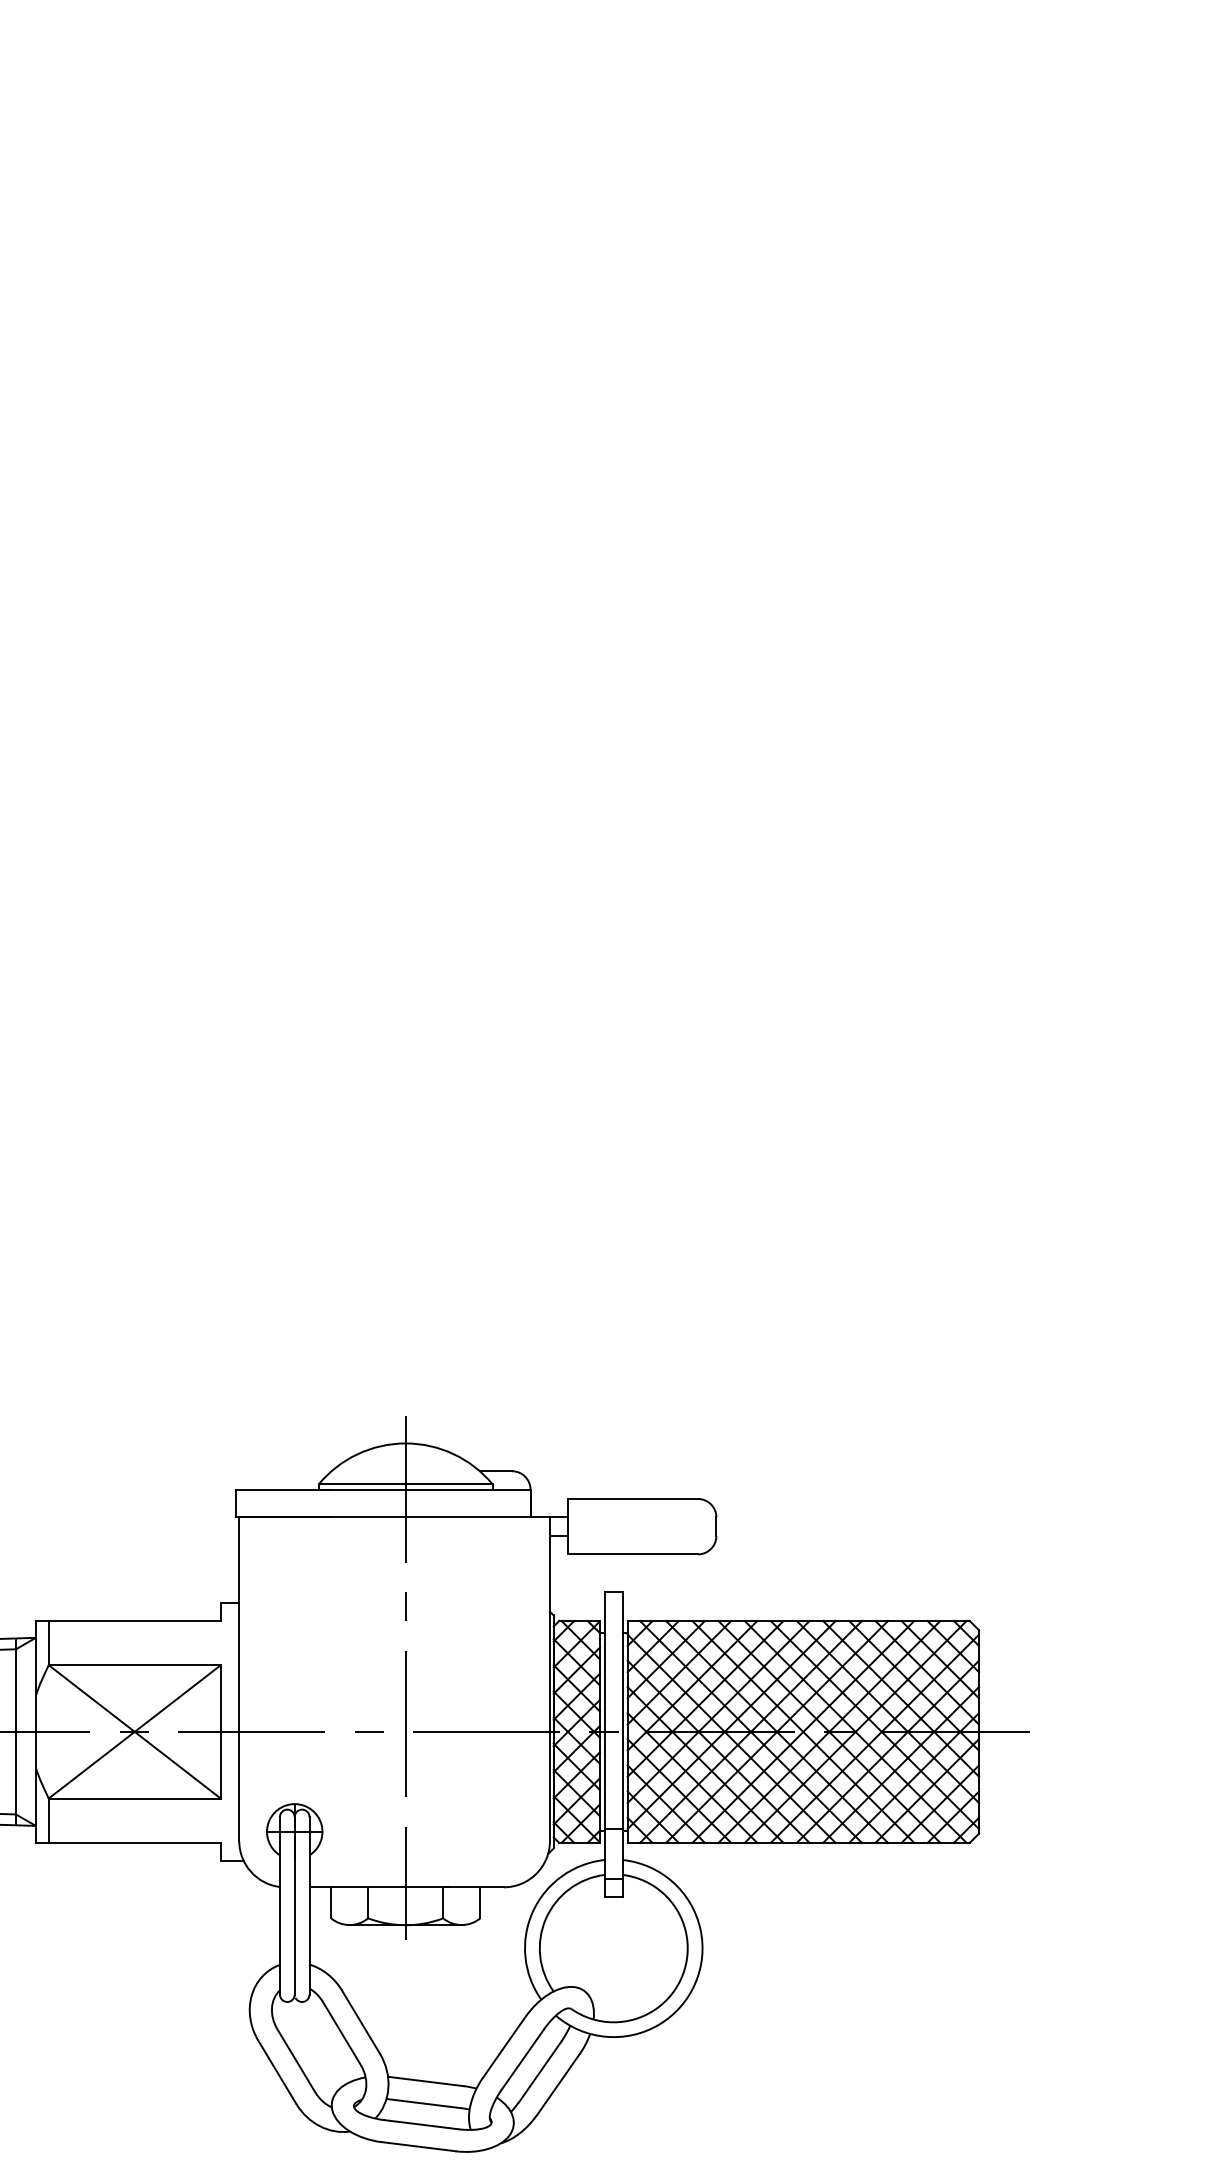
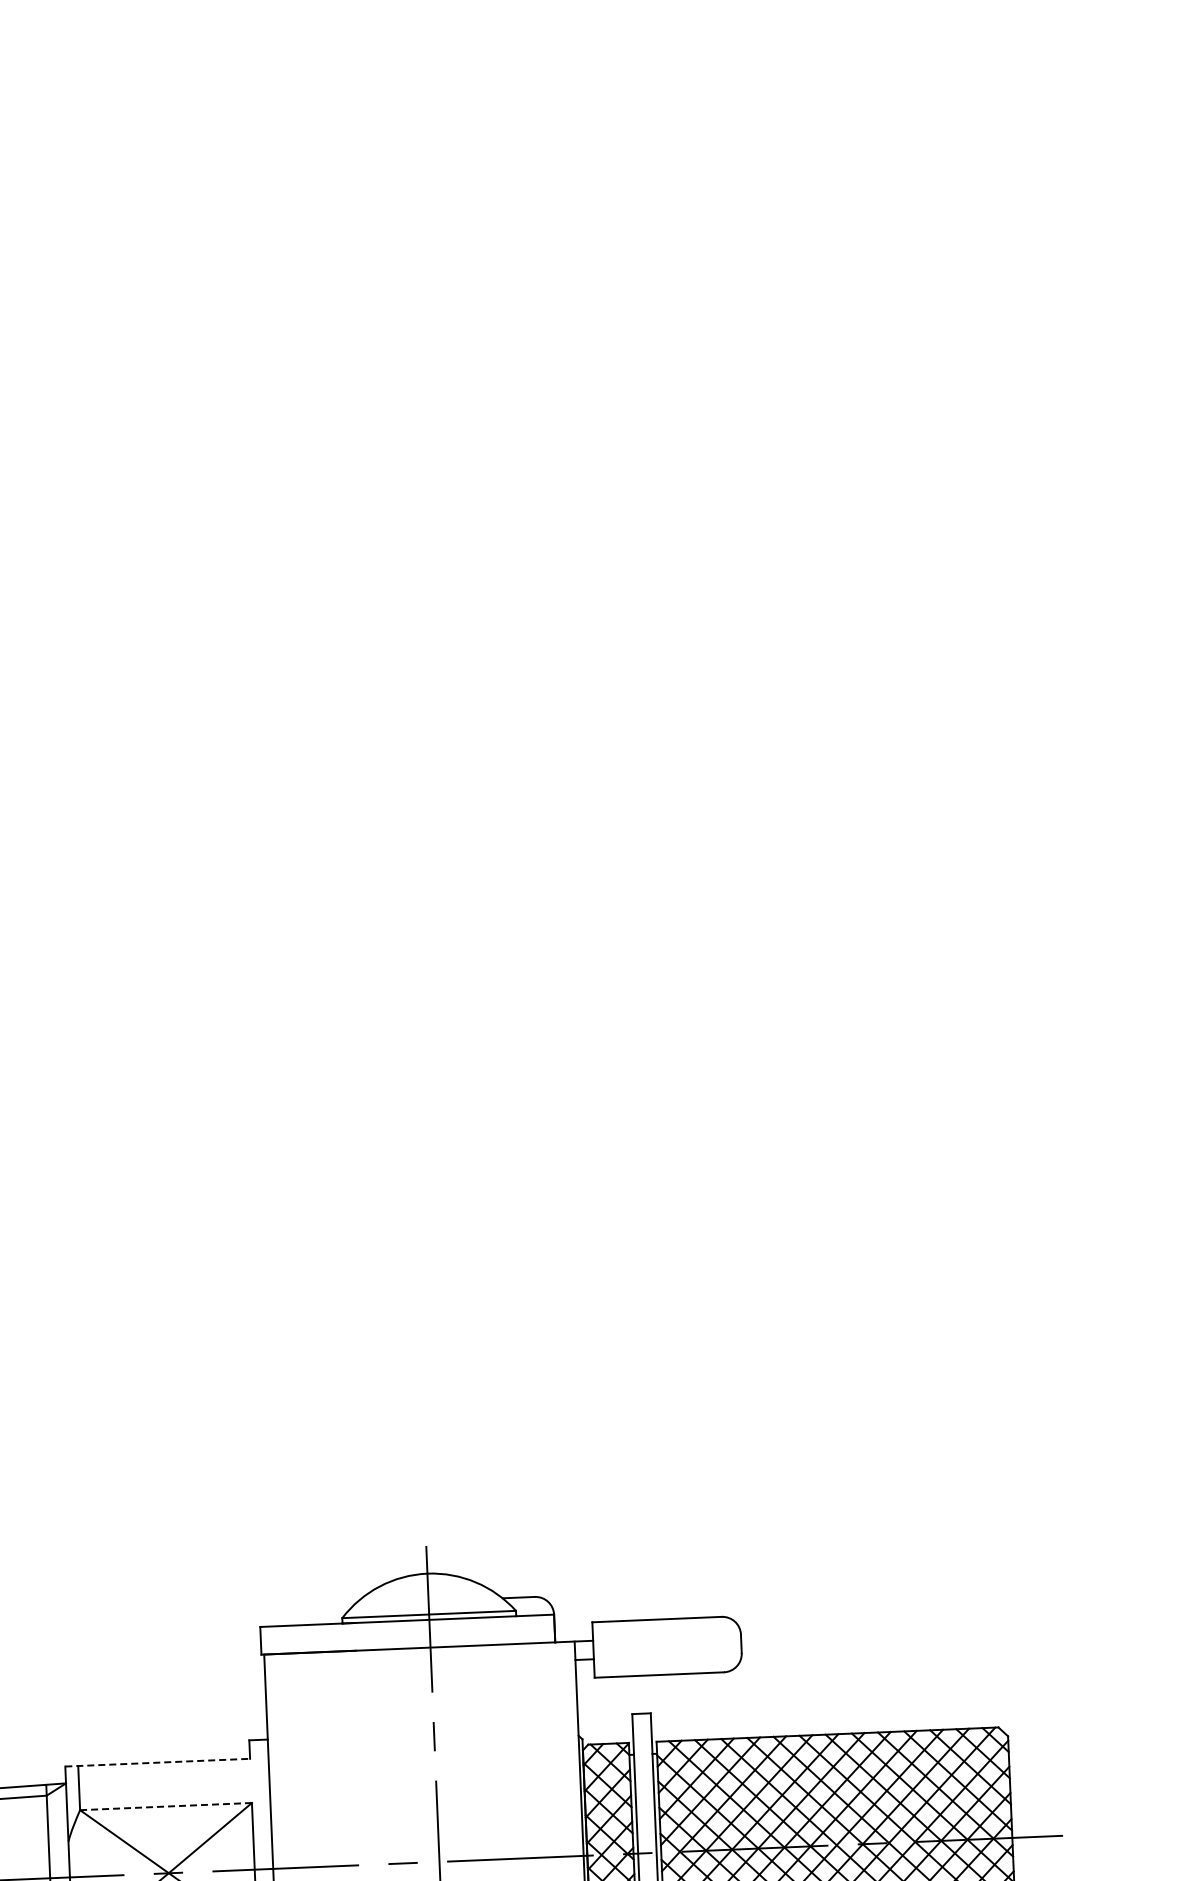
line: (128, 1621) -> (157, 1763), solid -> dashed
line: (134, 1665) -> (165, 1806), solid -> dashed

